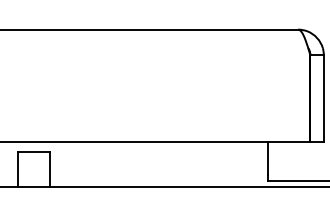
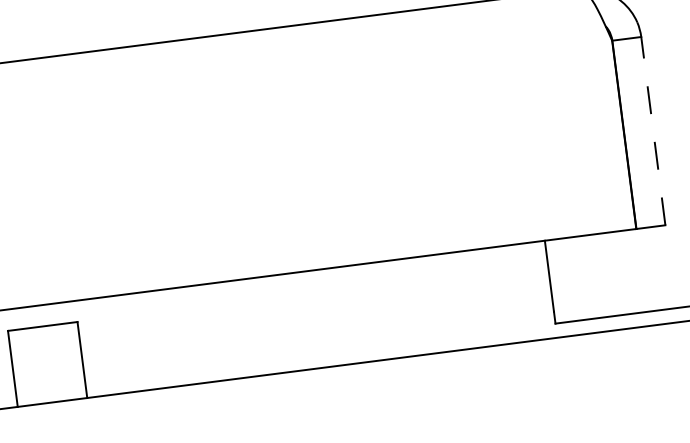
line: (323, 98) -> (652, 130), solid -> dashed

